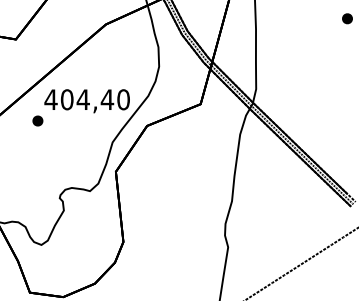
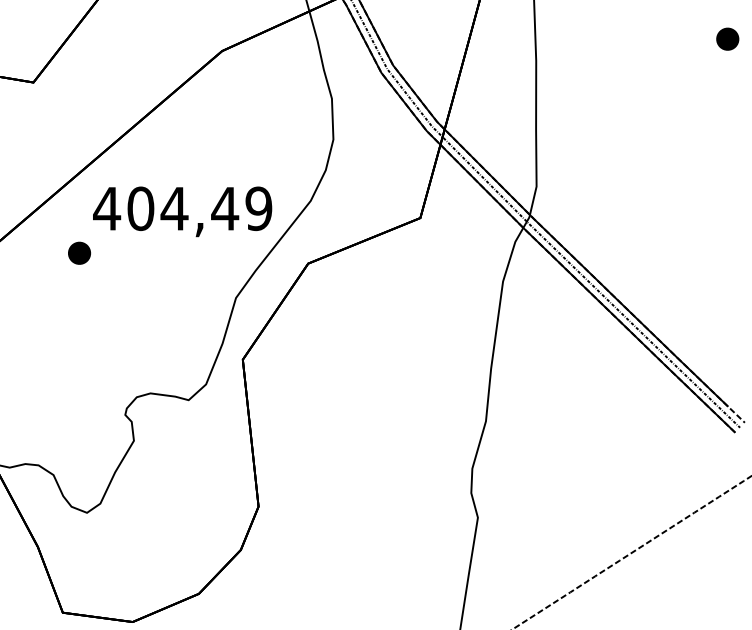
text: (123, 99) -> (258, 208), 404,40 -> 404,49

